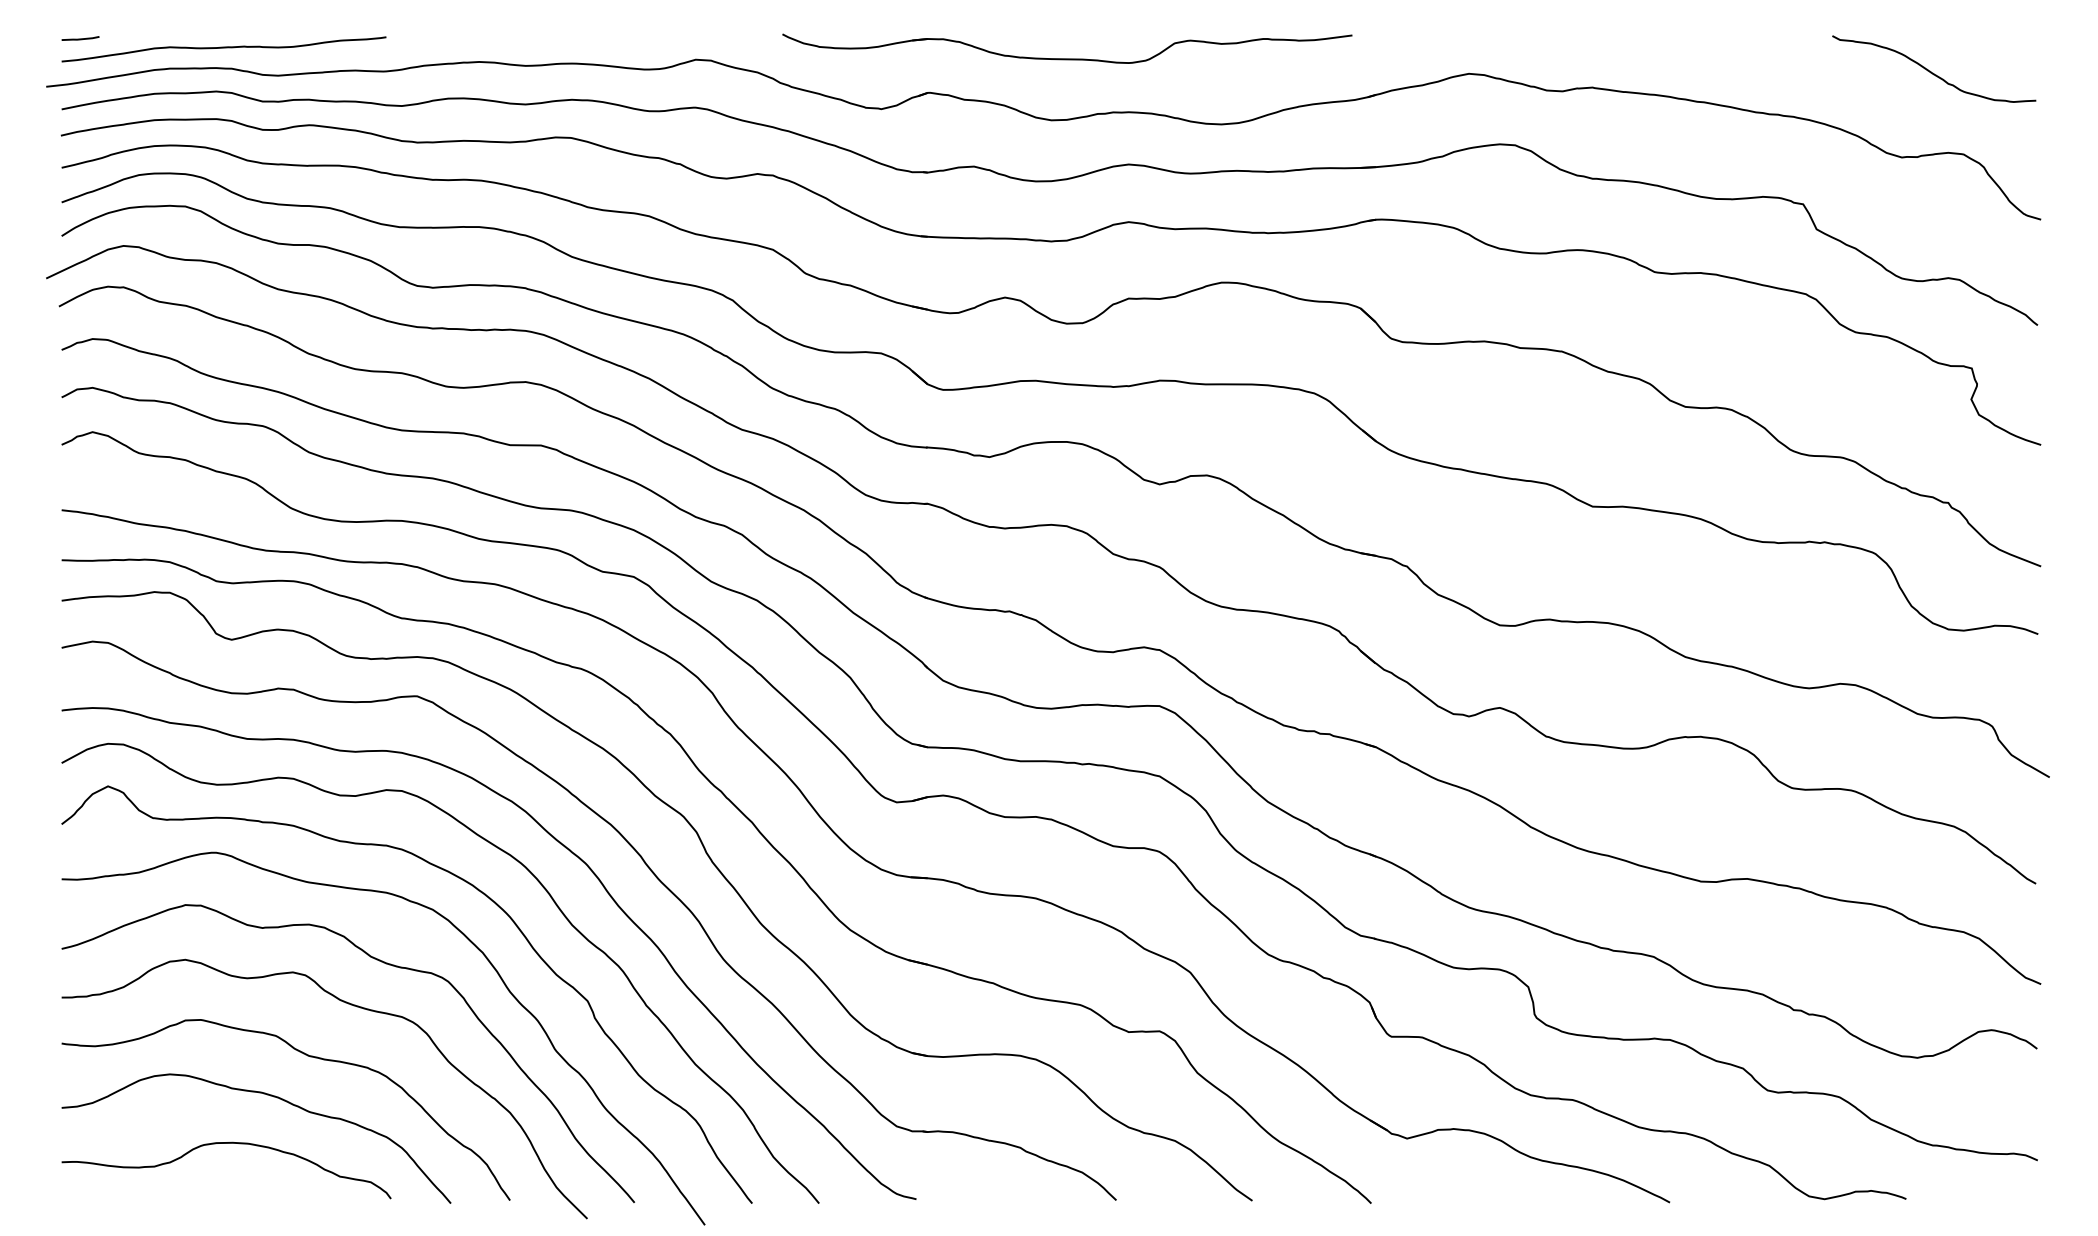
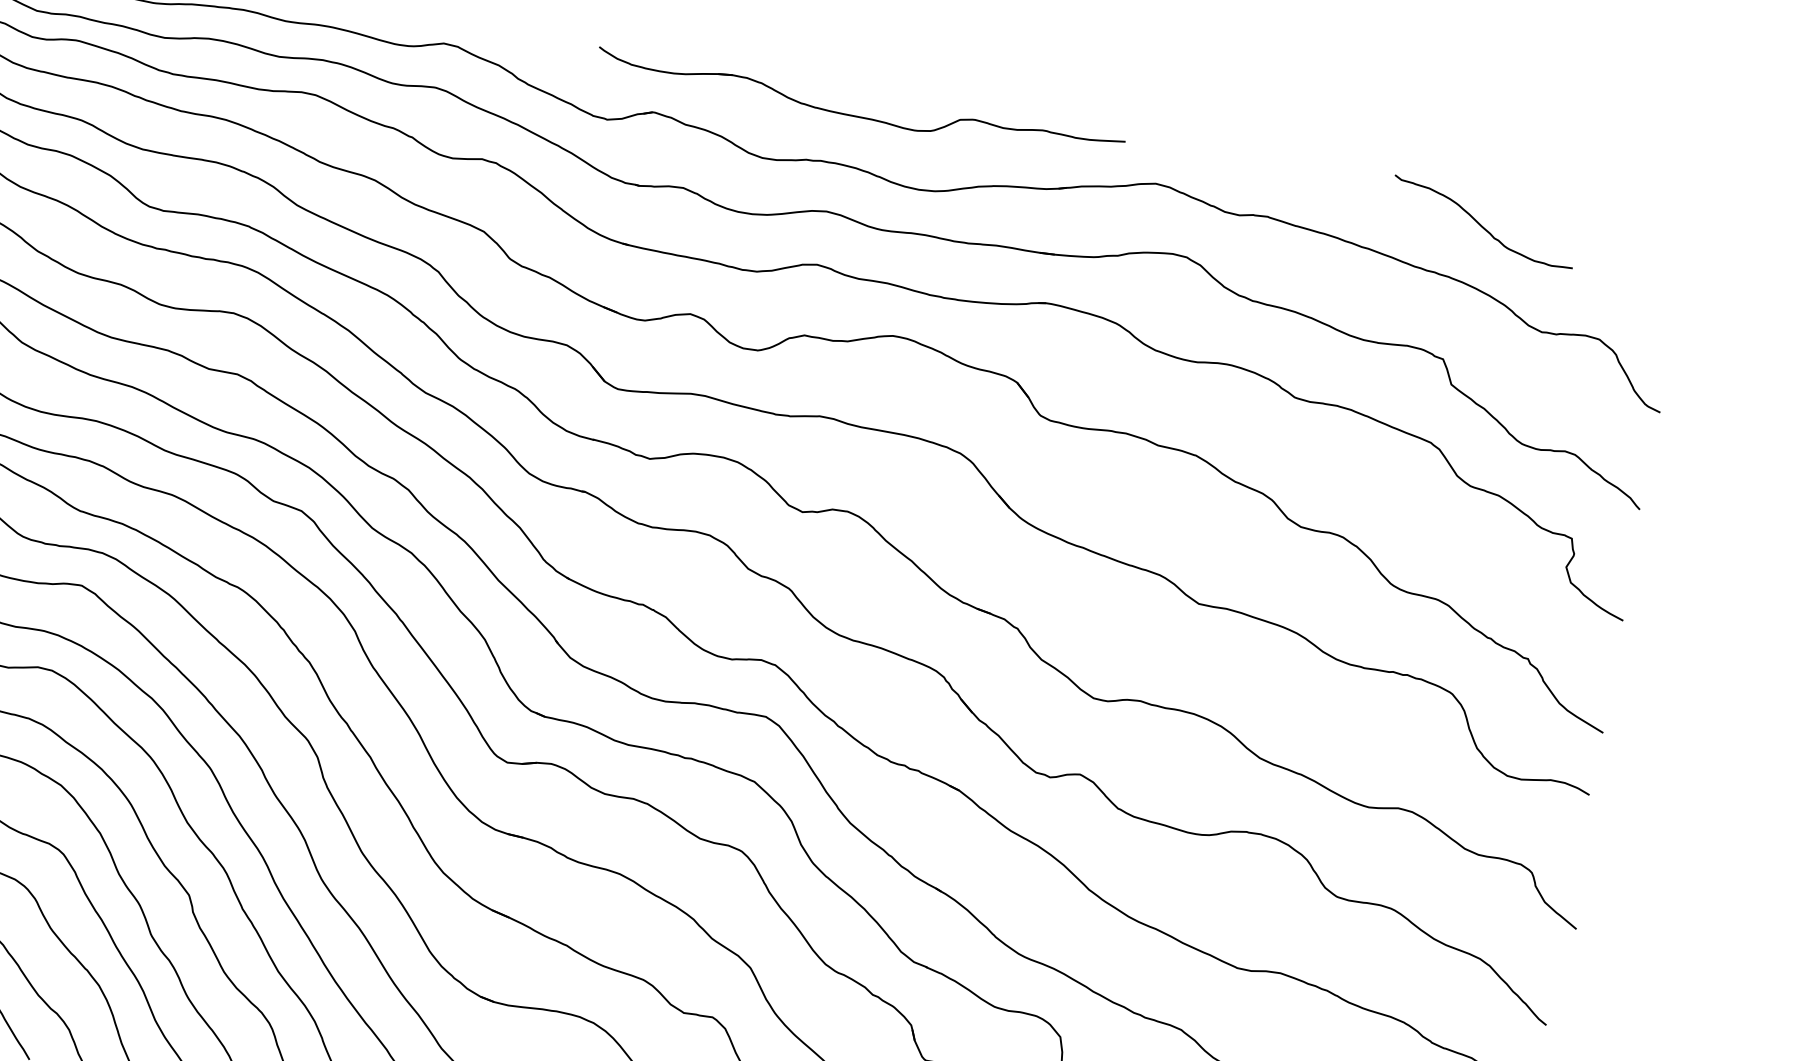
part: (1067, 58) -> (858, 116), moved
curve: (1931, 71) -> (1480, 224), moved

